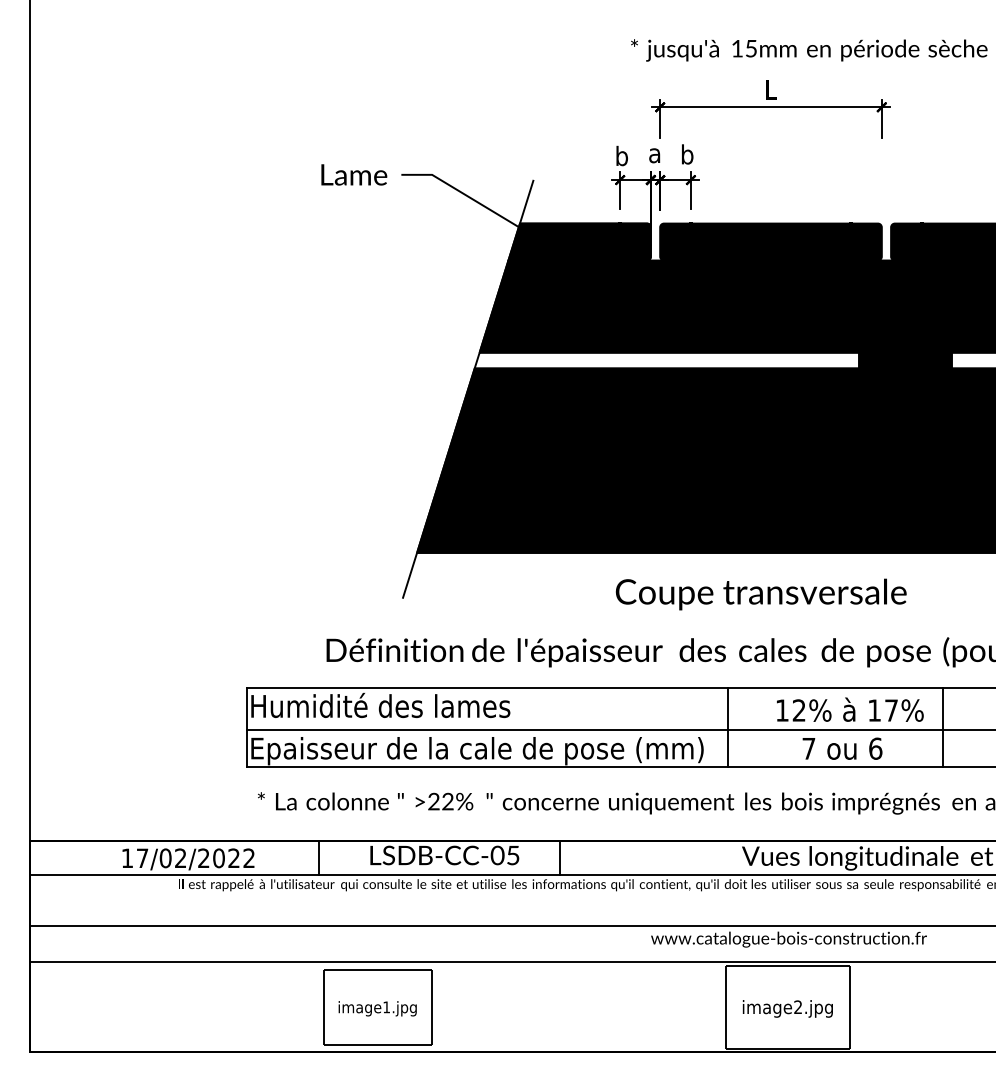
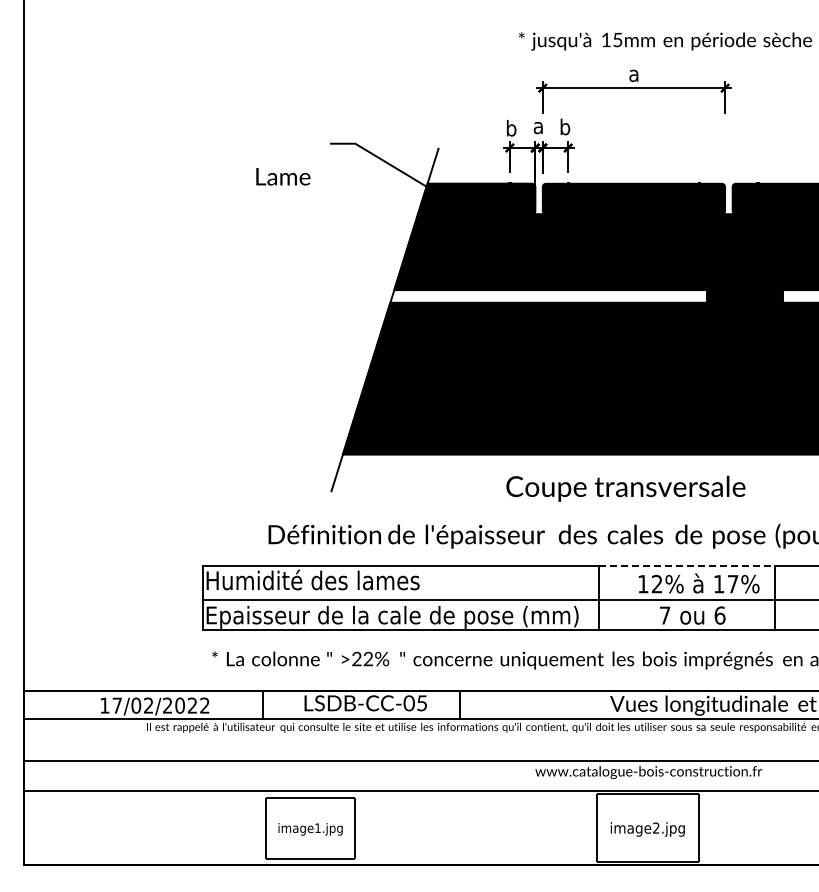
text: (770, 89) -> (633, 73), L -> a
text: (354, 174) -> (283, 176), moved
line: (836, 687) -> (687, 565), solid -> dashed

